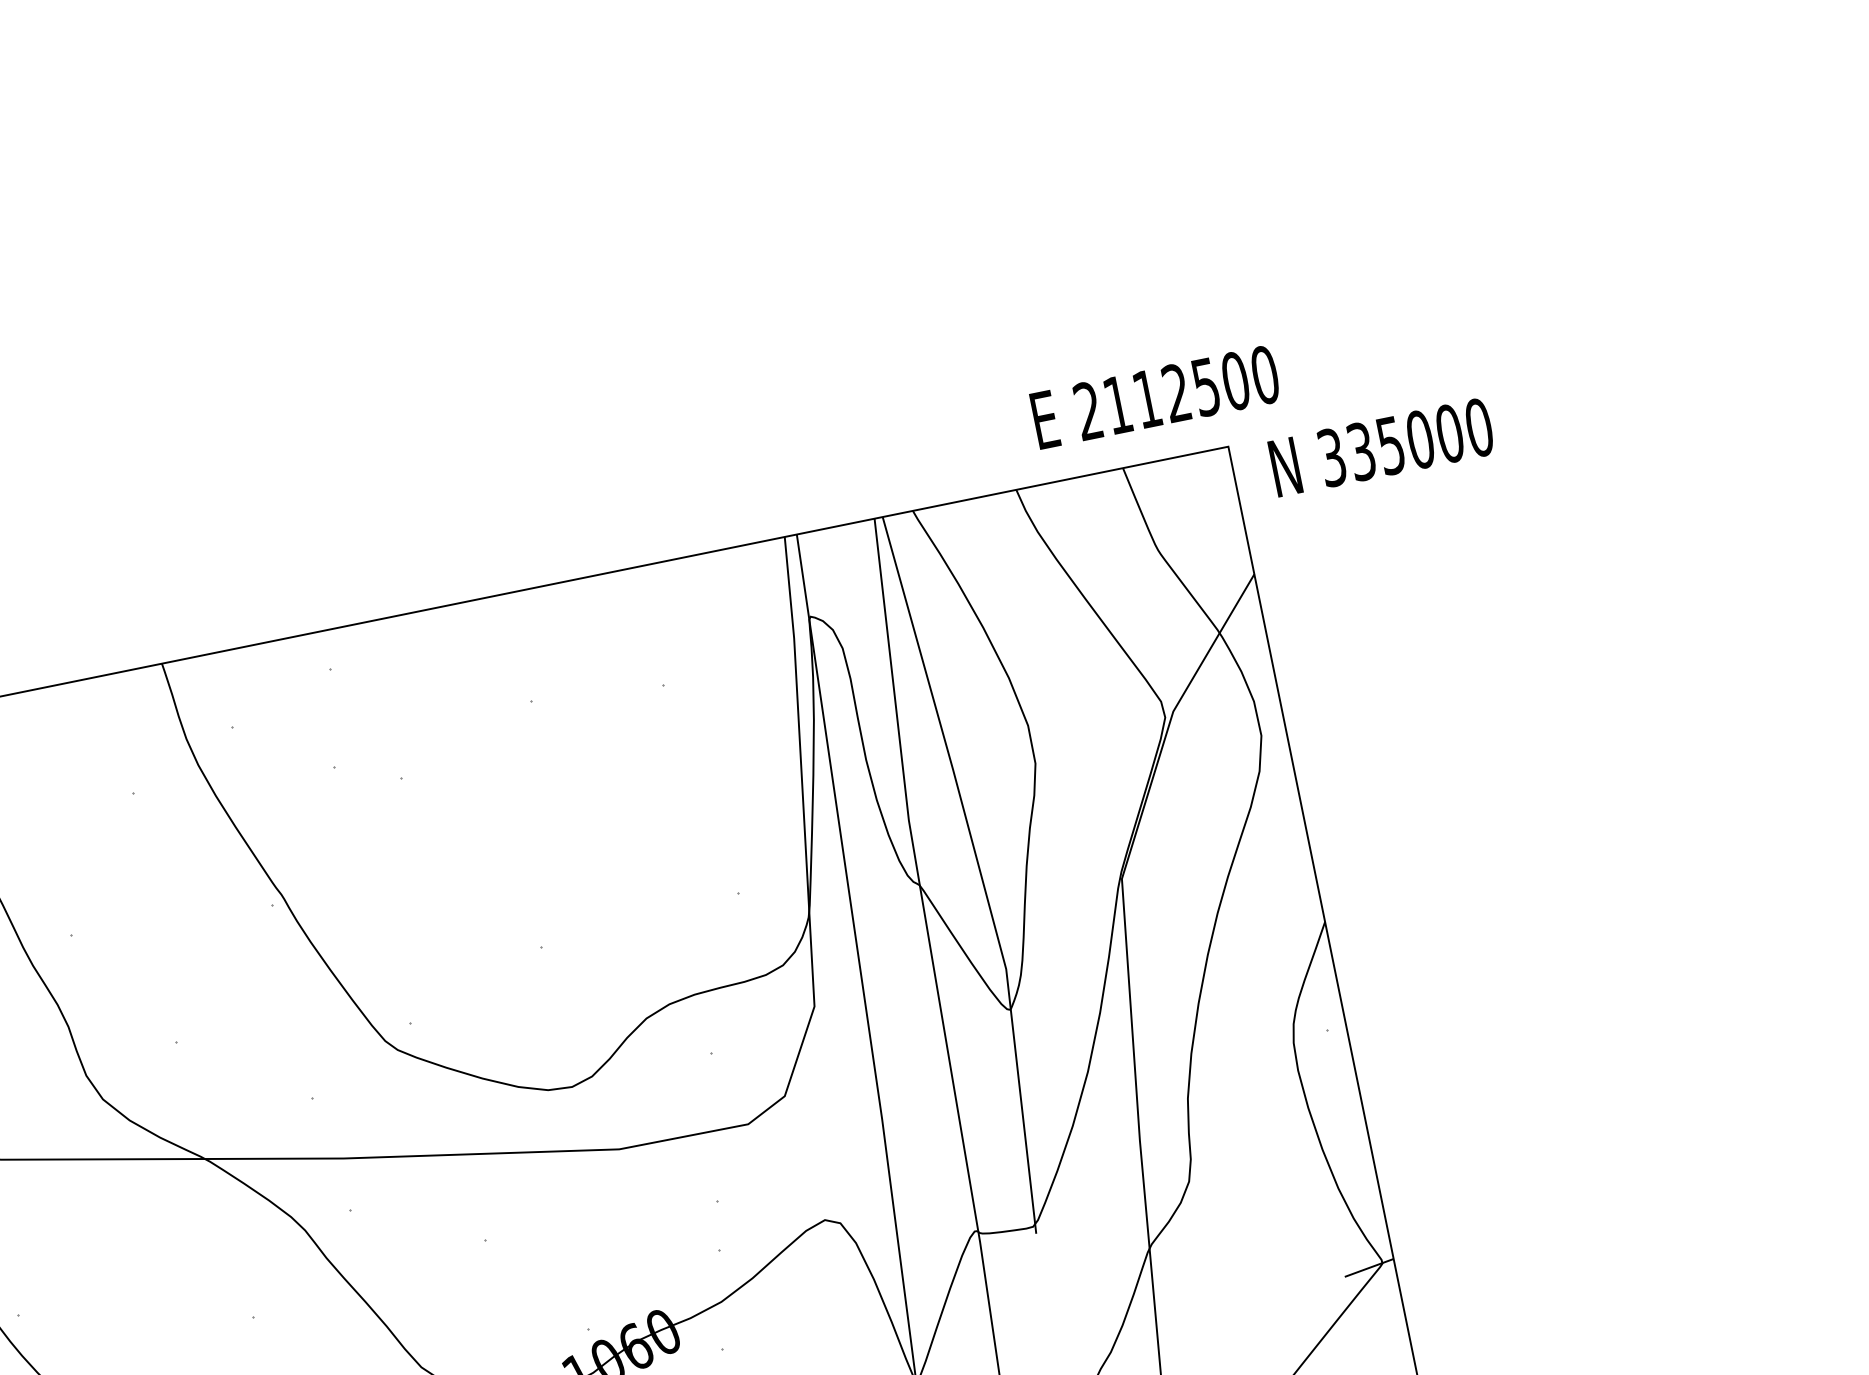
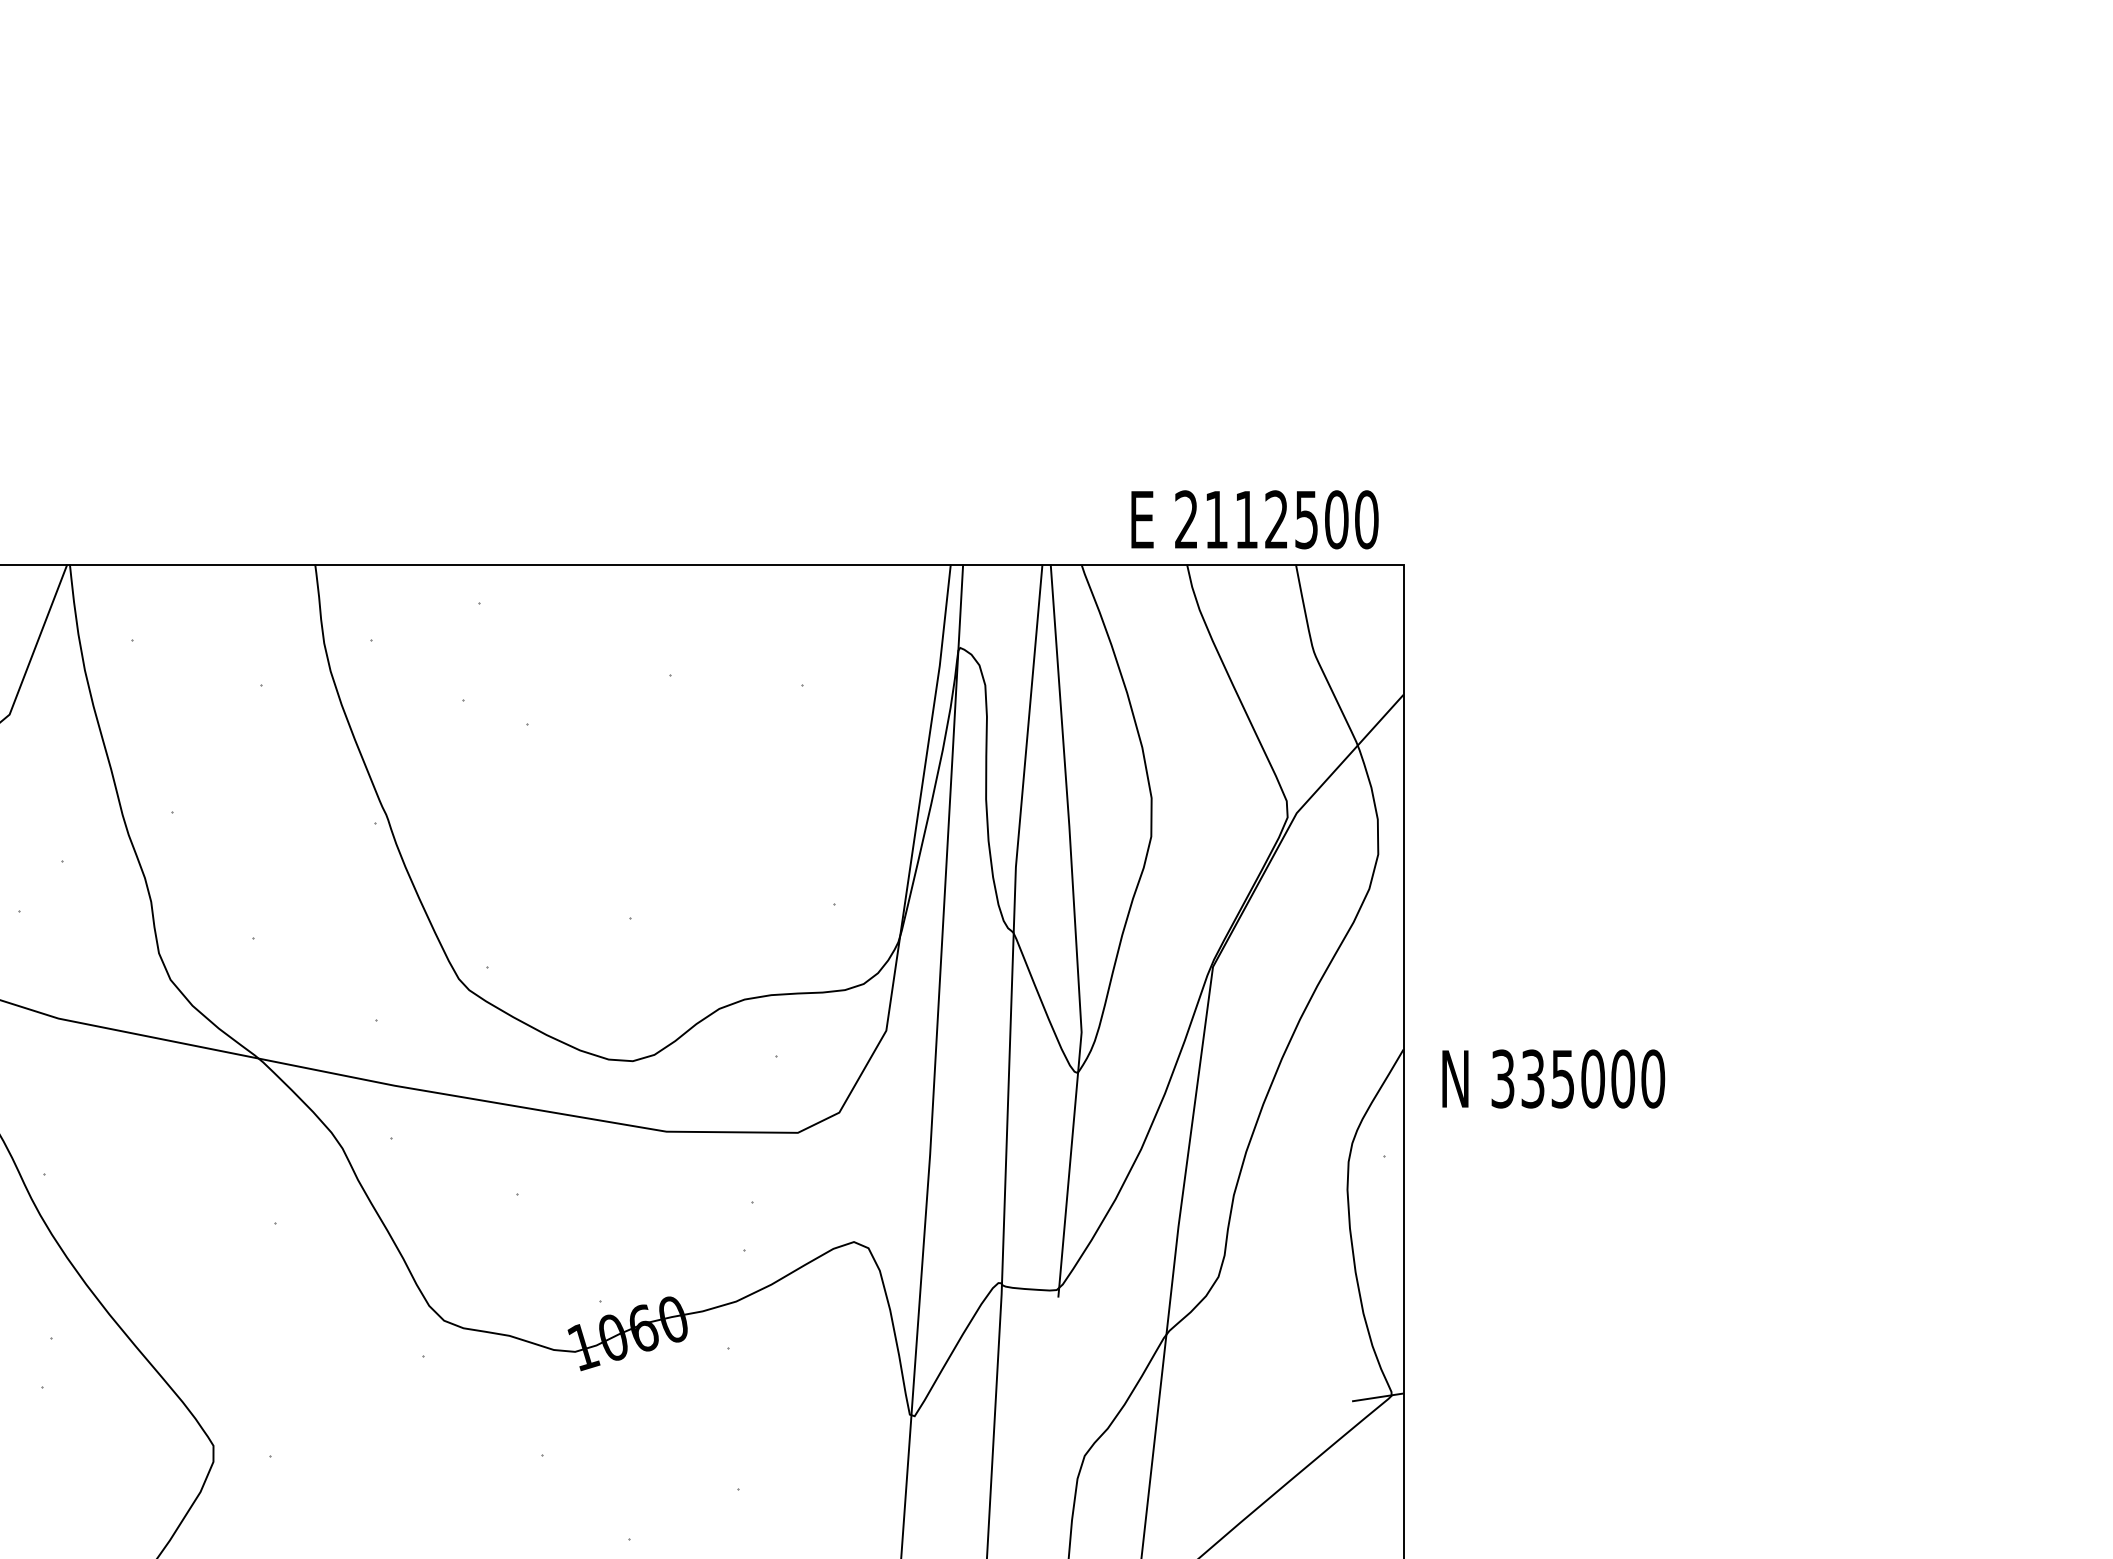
text: (1155, 397) -> (1254, 519), moved
text: (1381, 447) -> (1553, 1078), moved

